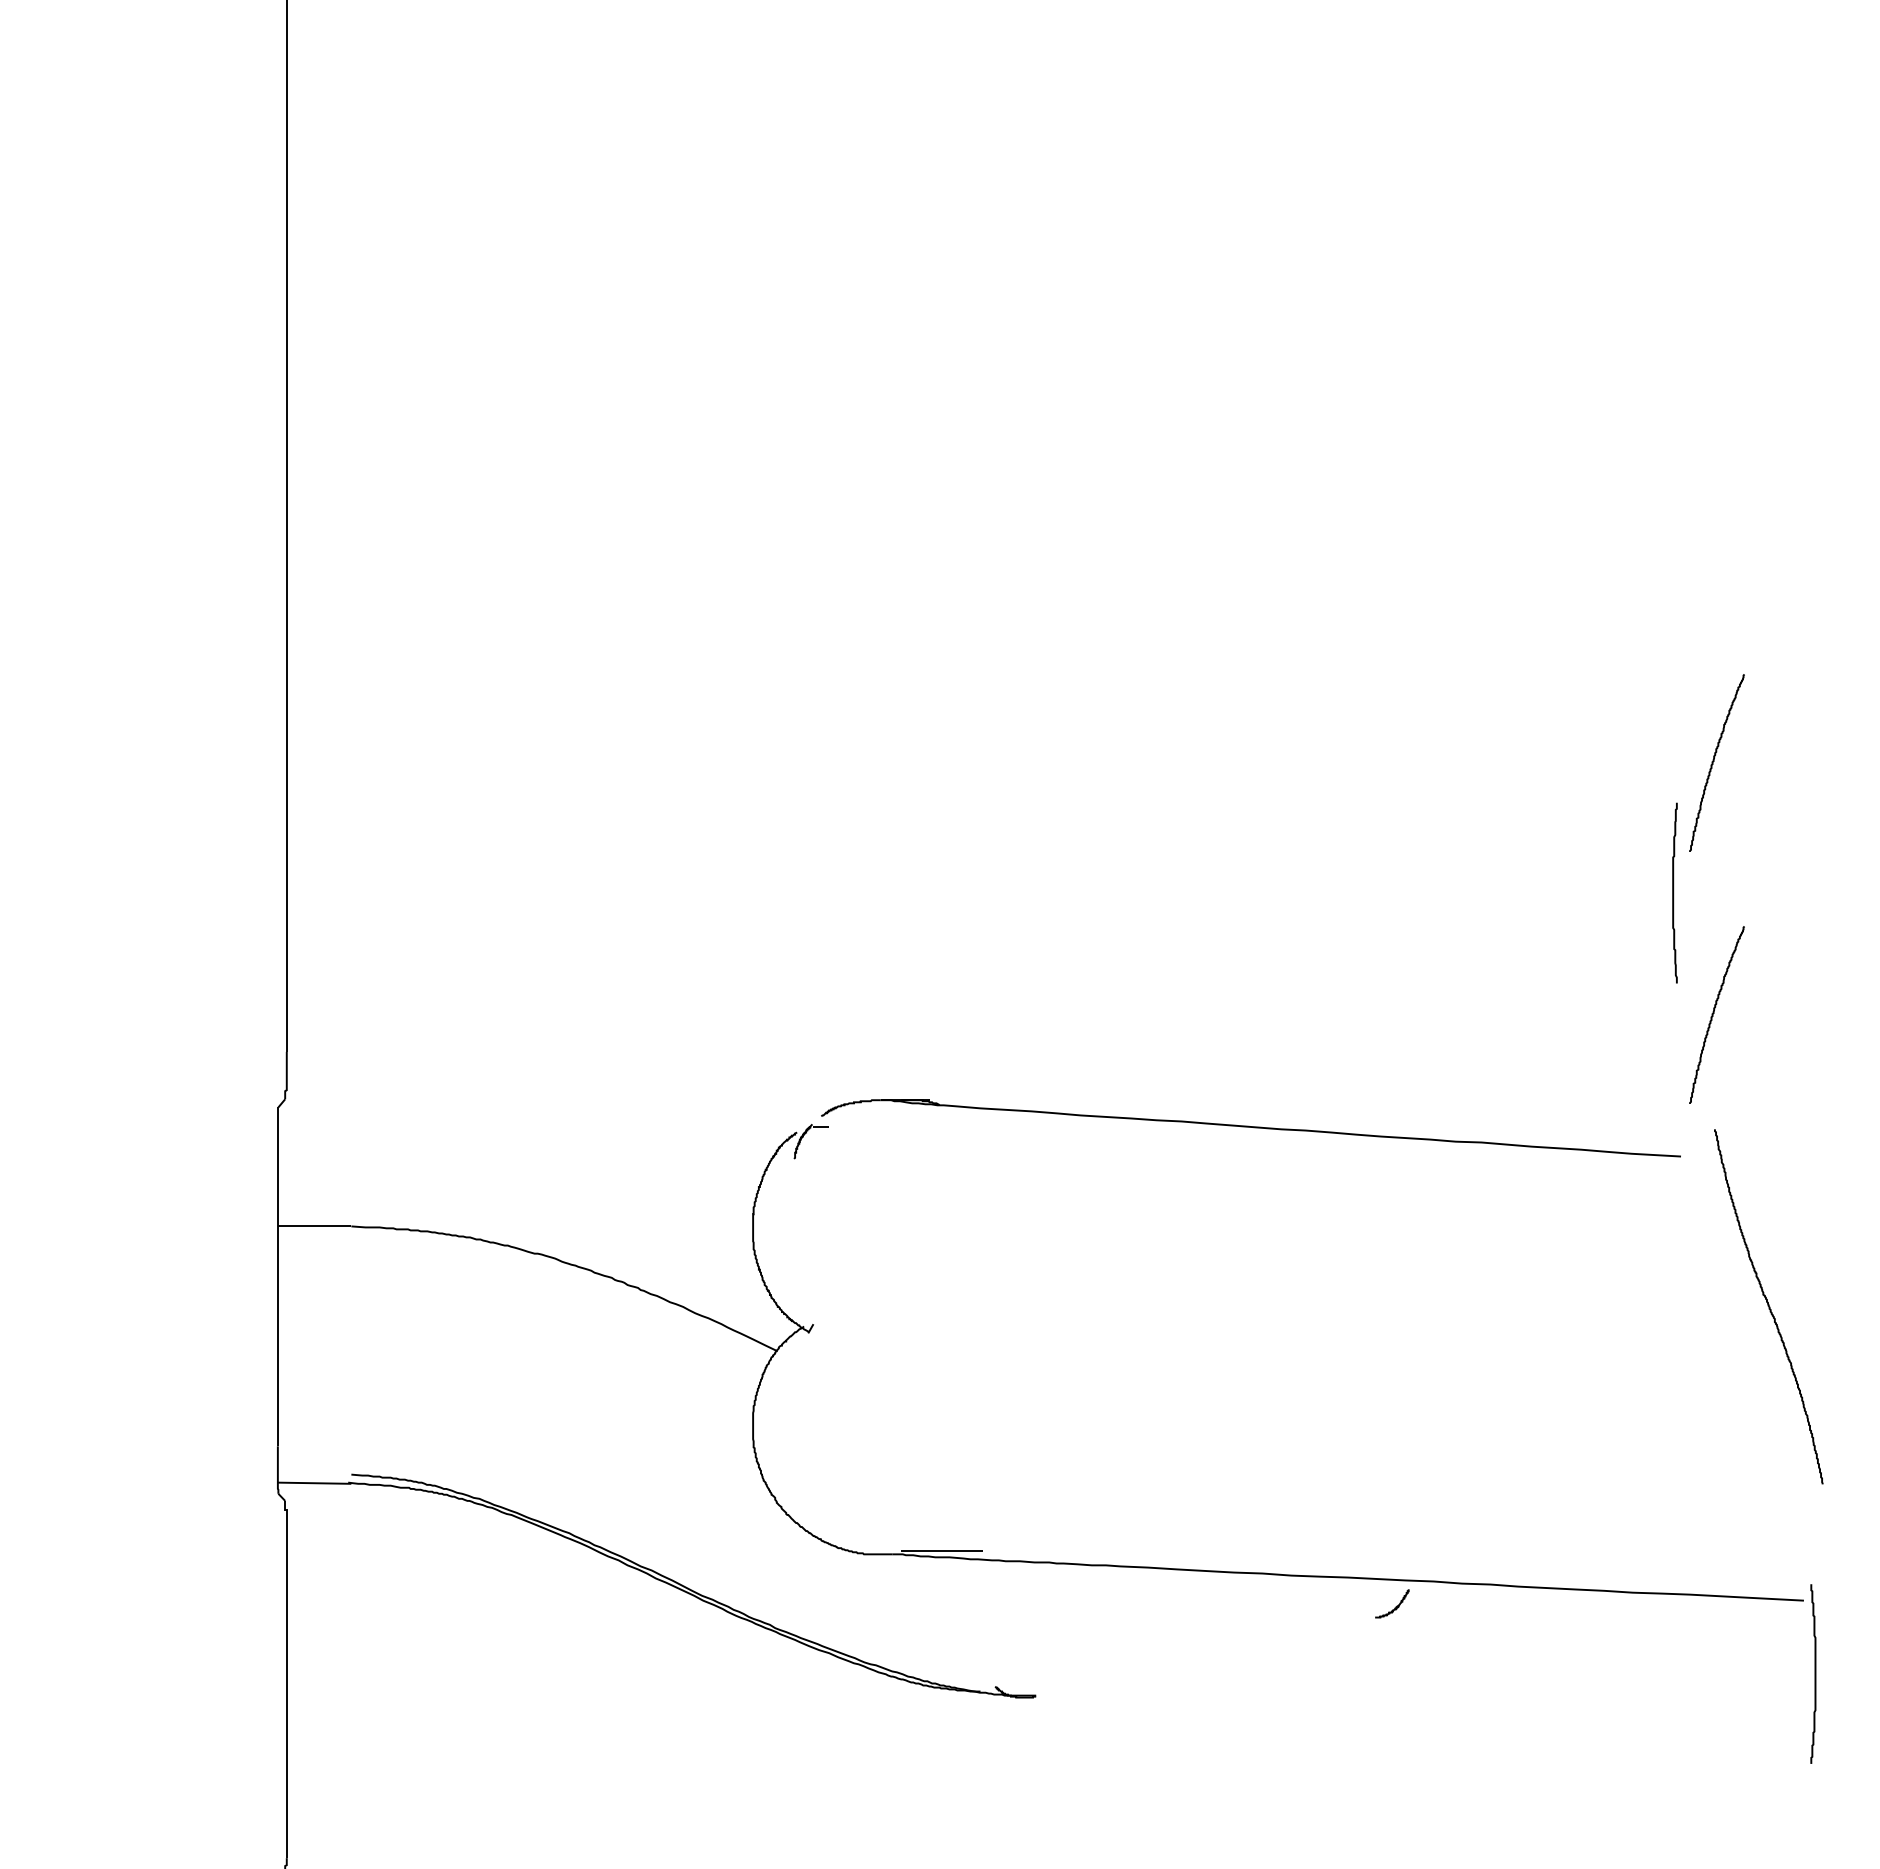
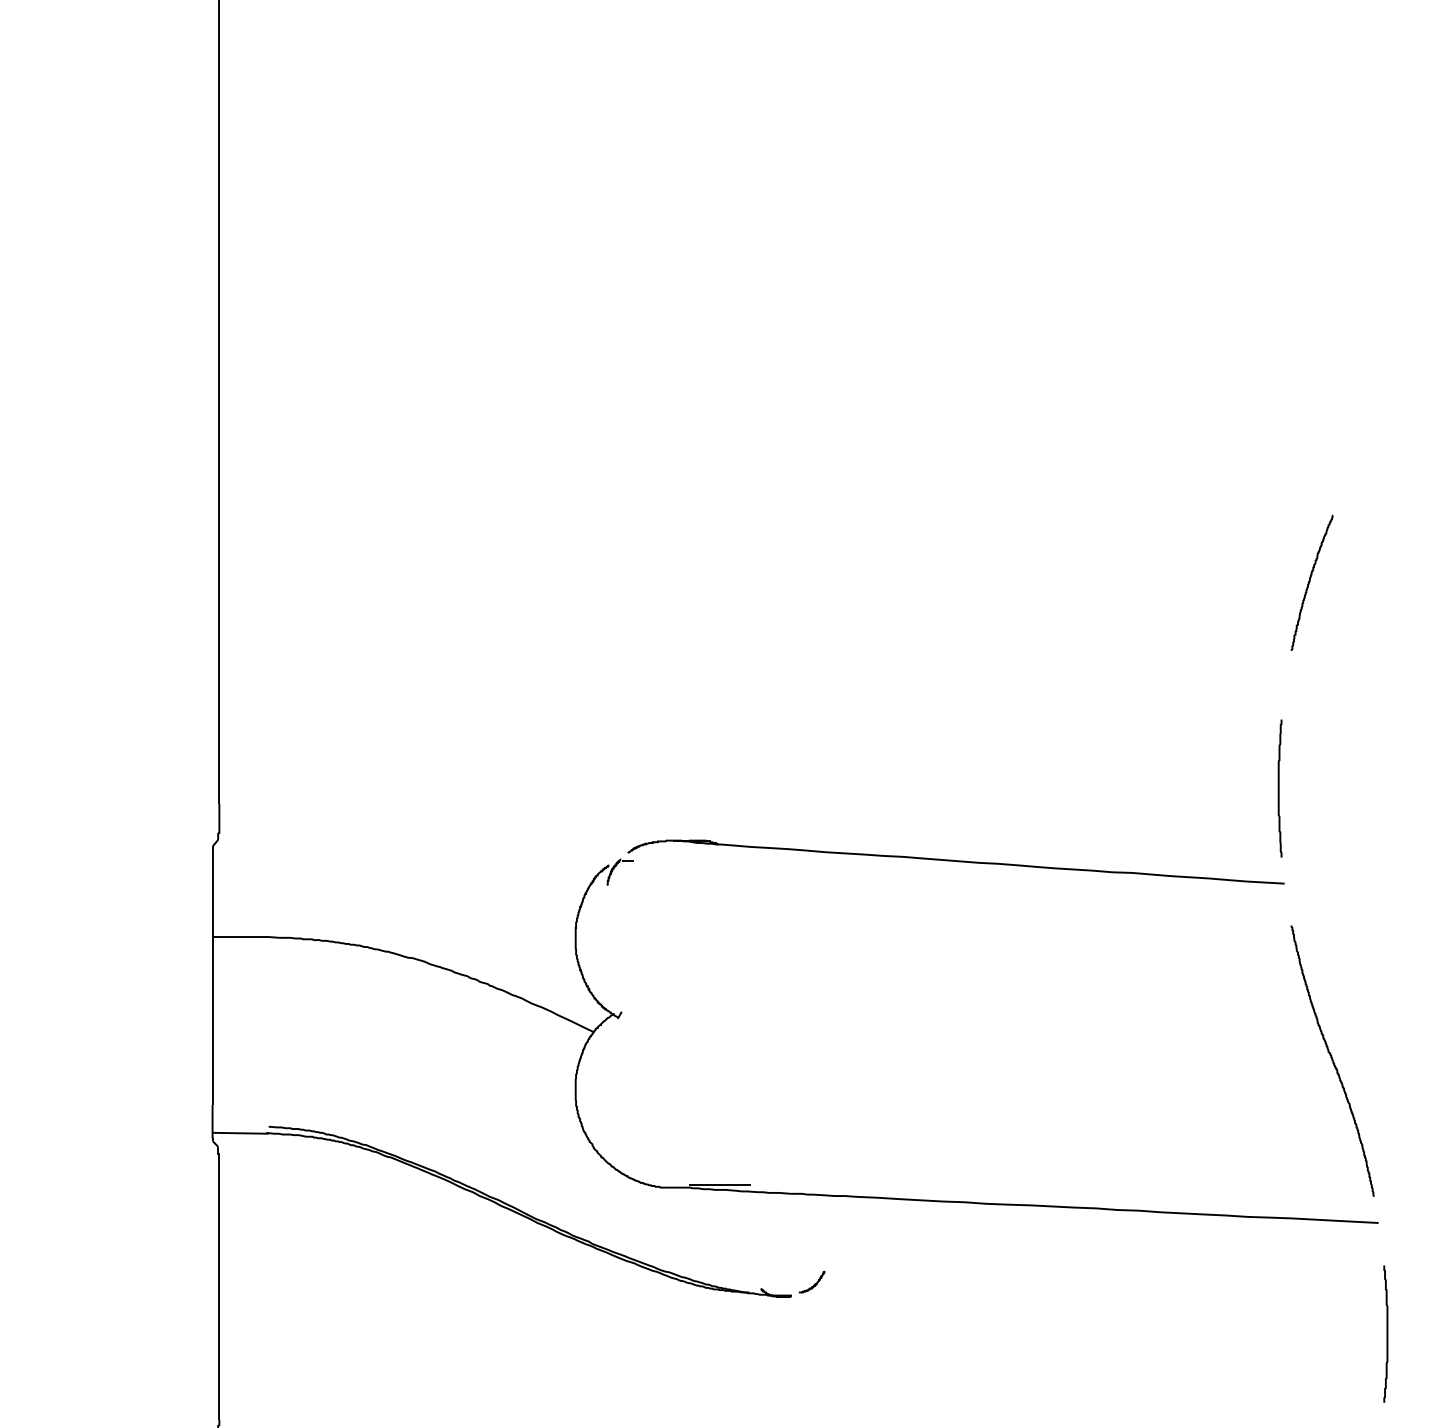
curve: (1674, 892) -> (1279, 788), moved
curve: (1714, 1013) -> (1310, 774), removed
part: (1768, 1306) -> (1332, 1060), moved
curve: (1395, 1606) -> (814, 1284), moved
curve: (1814, 1673) -> (1386, 1333), moved

